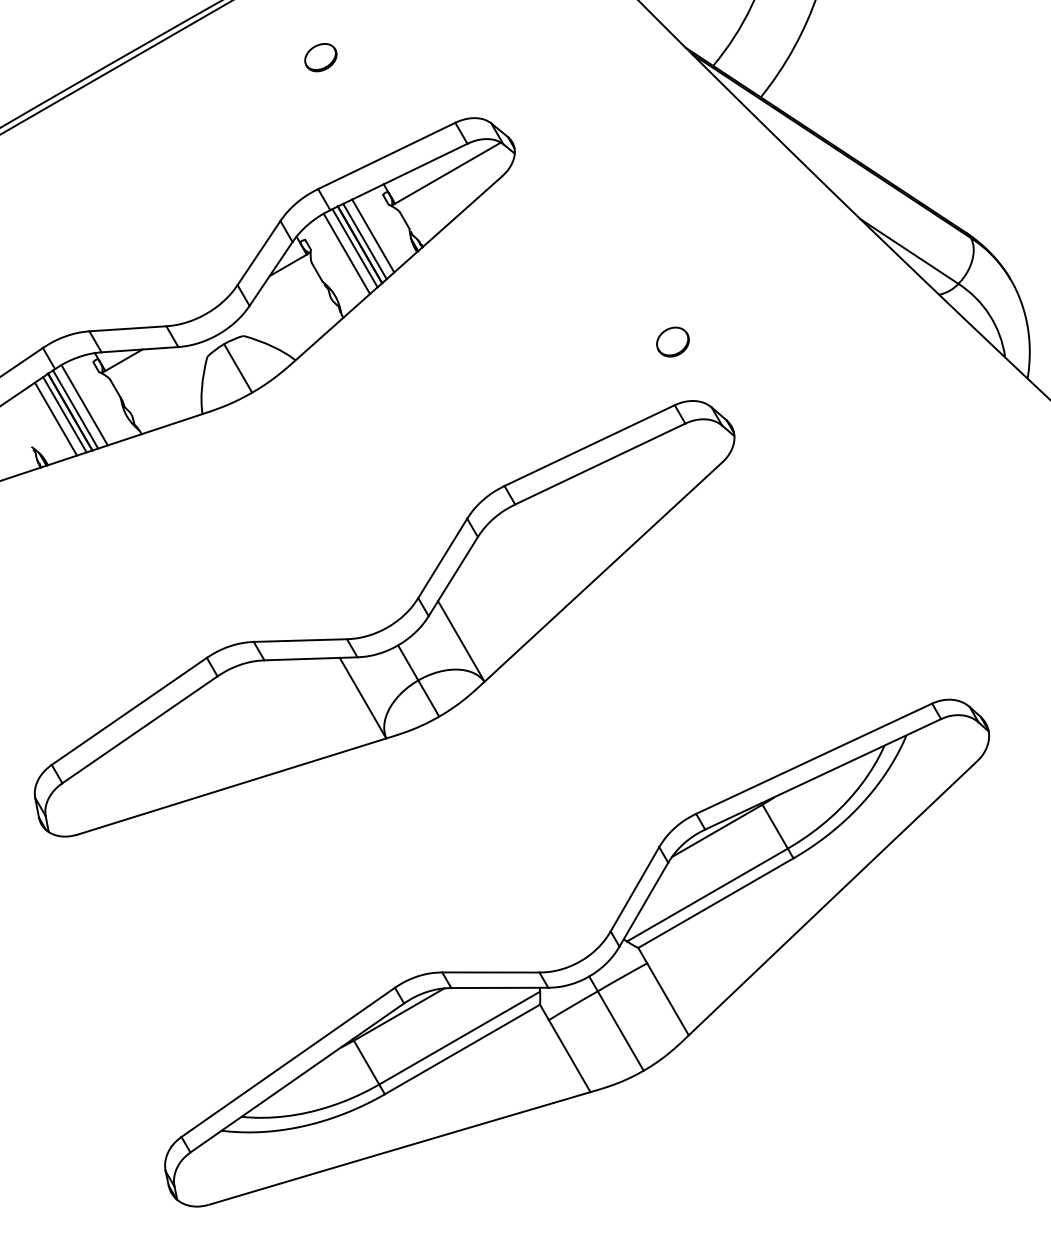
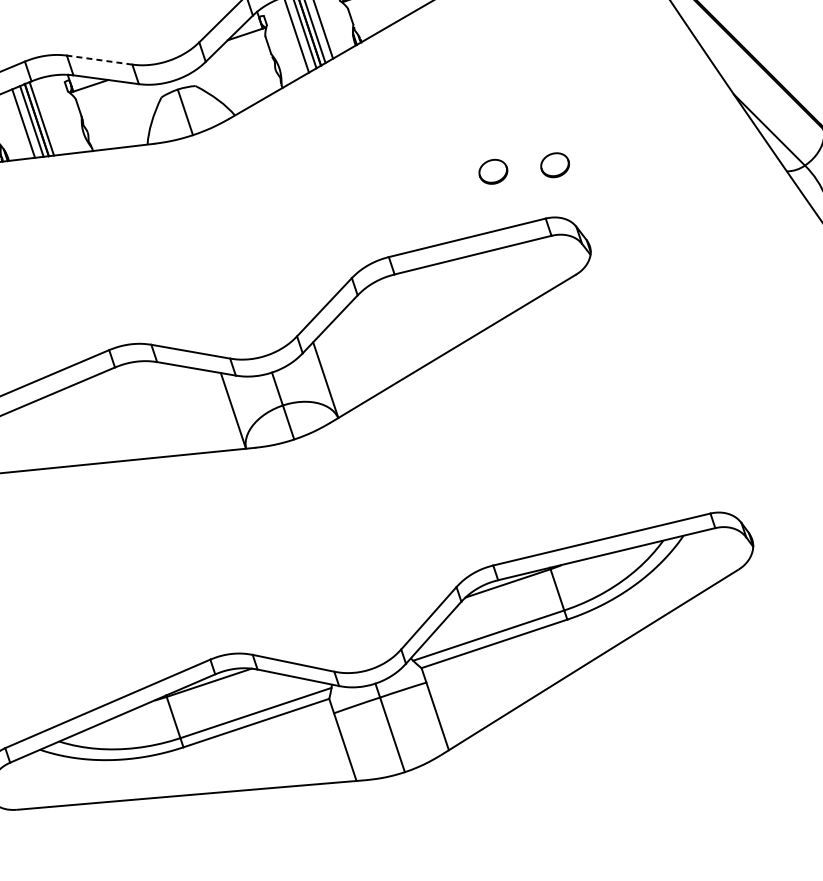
line: (127, 328) -> (99, 59), solid -> dashed
part: (603, 363) -> (493, 171), added
line: (84, 405) -> (49, 117), removed

